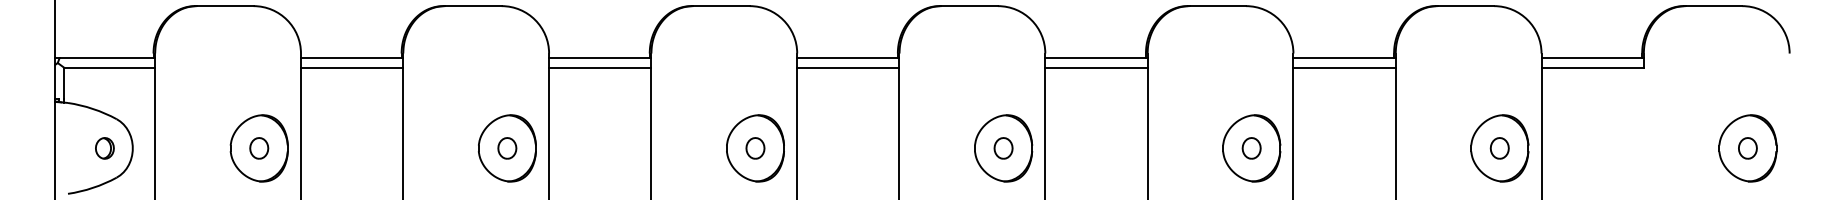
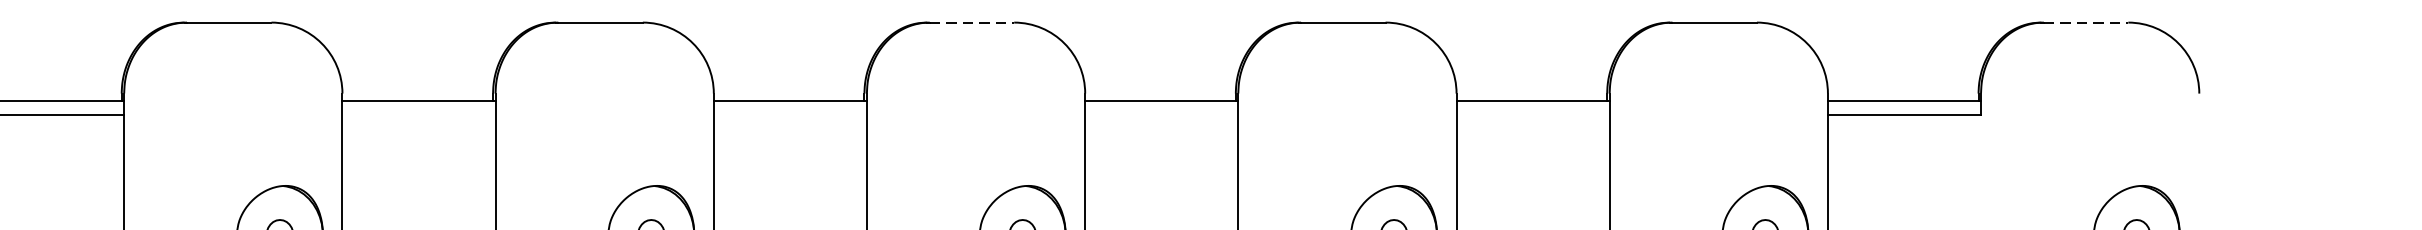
line: (970, 6) -> (973, 23), solid -> dashed
line: (1714, 6) -> (2086, 23), solid -> dashed
line: (600, 67) -> (419, 114), removed
line: (848, 67) -> (790, 114), removed
line: (1096, 67) -> (1161, 114), removed
line: (1344, 67) -> (1533, 114), removed

